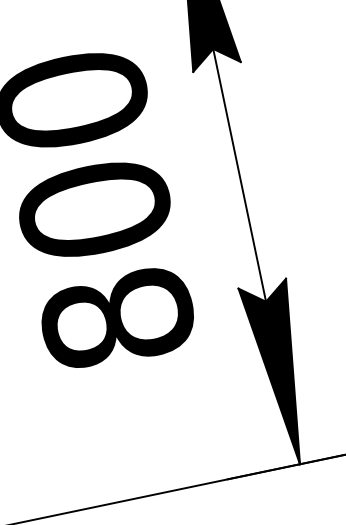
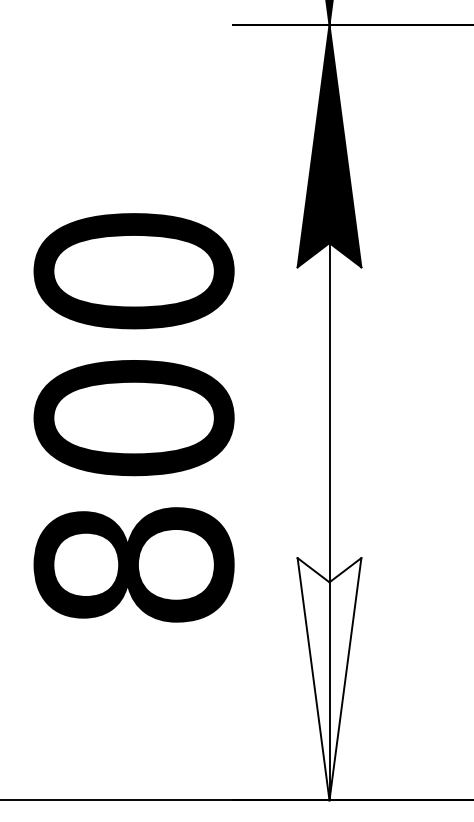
fill: (281, 374) -> (329, 679), removed

